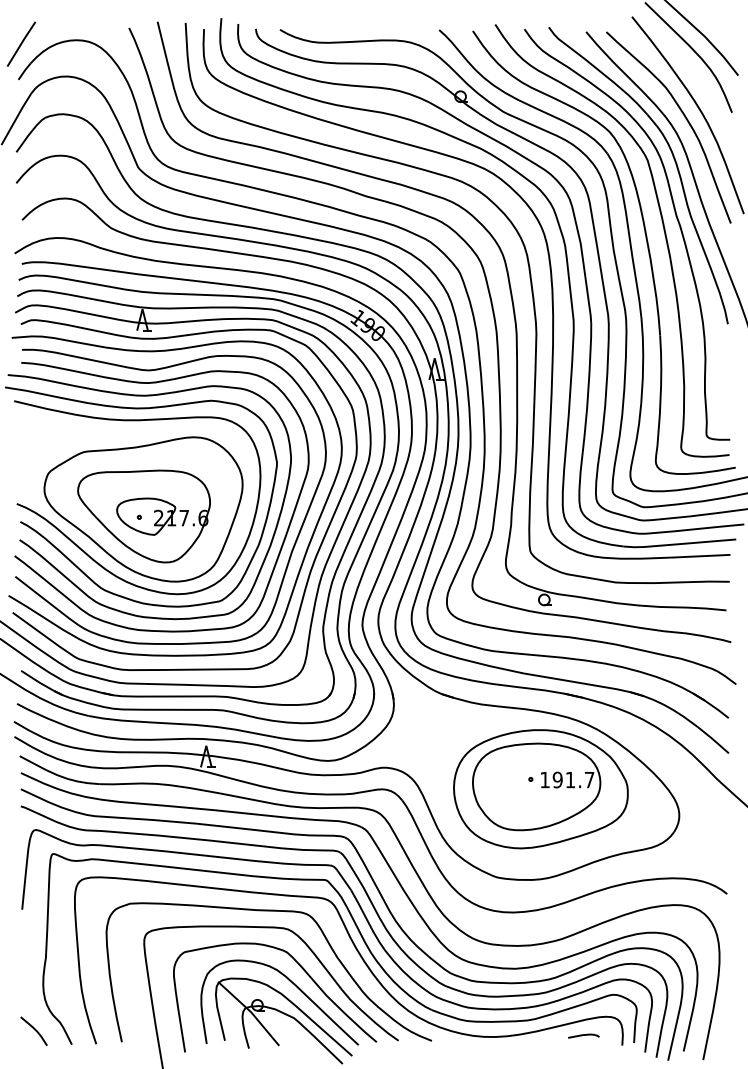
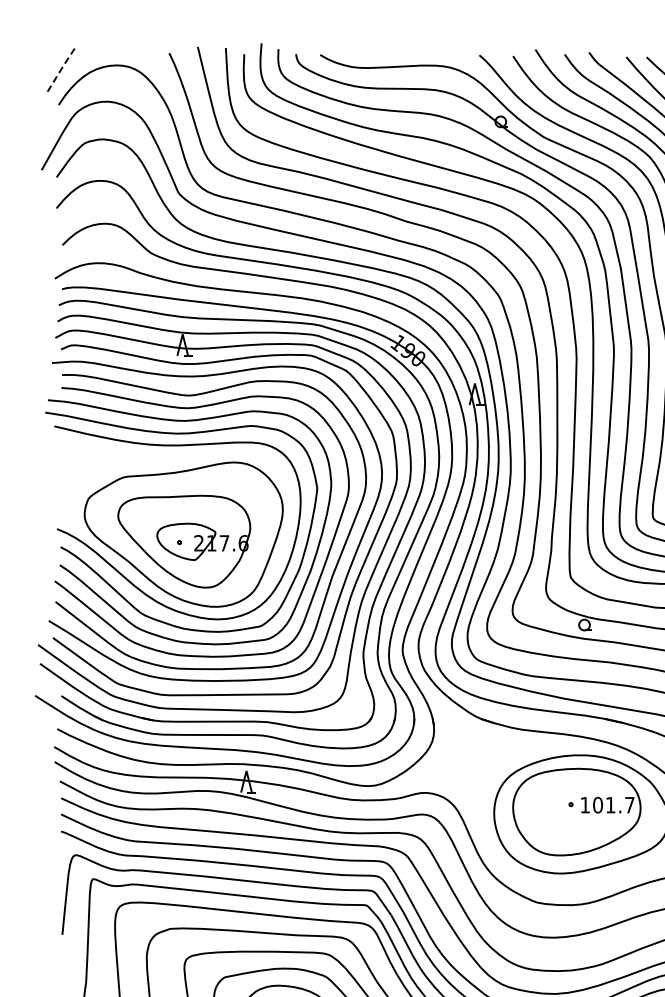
line: (21, 42) -> (61, 67), solid -> dashed
text: (557, 780) -> (597, 805), 191.7 -> 101.7

